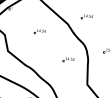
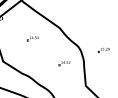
part: (86, 16) -> (77, 18), removed

